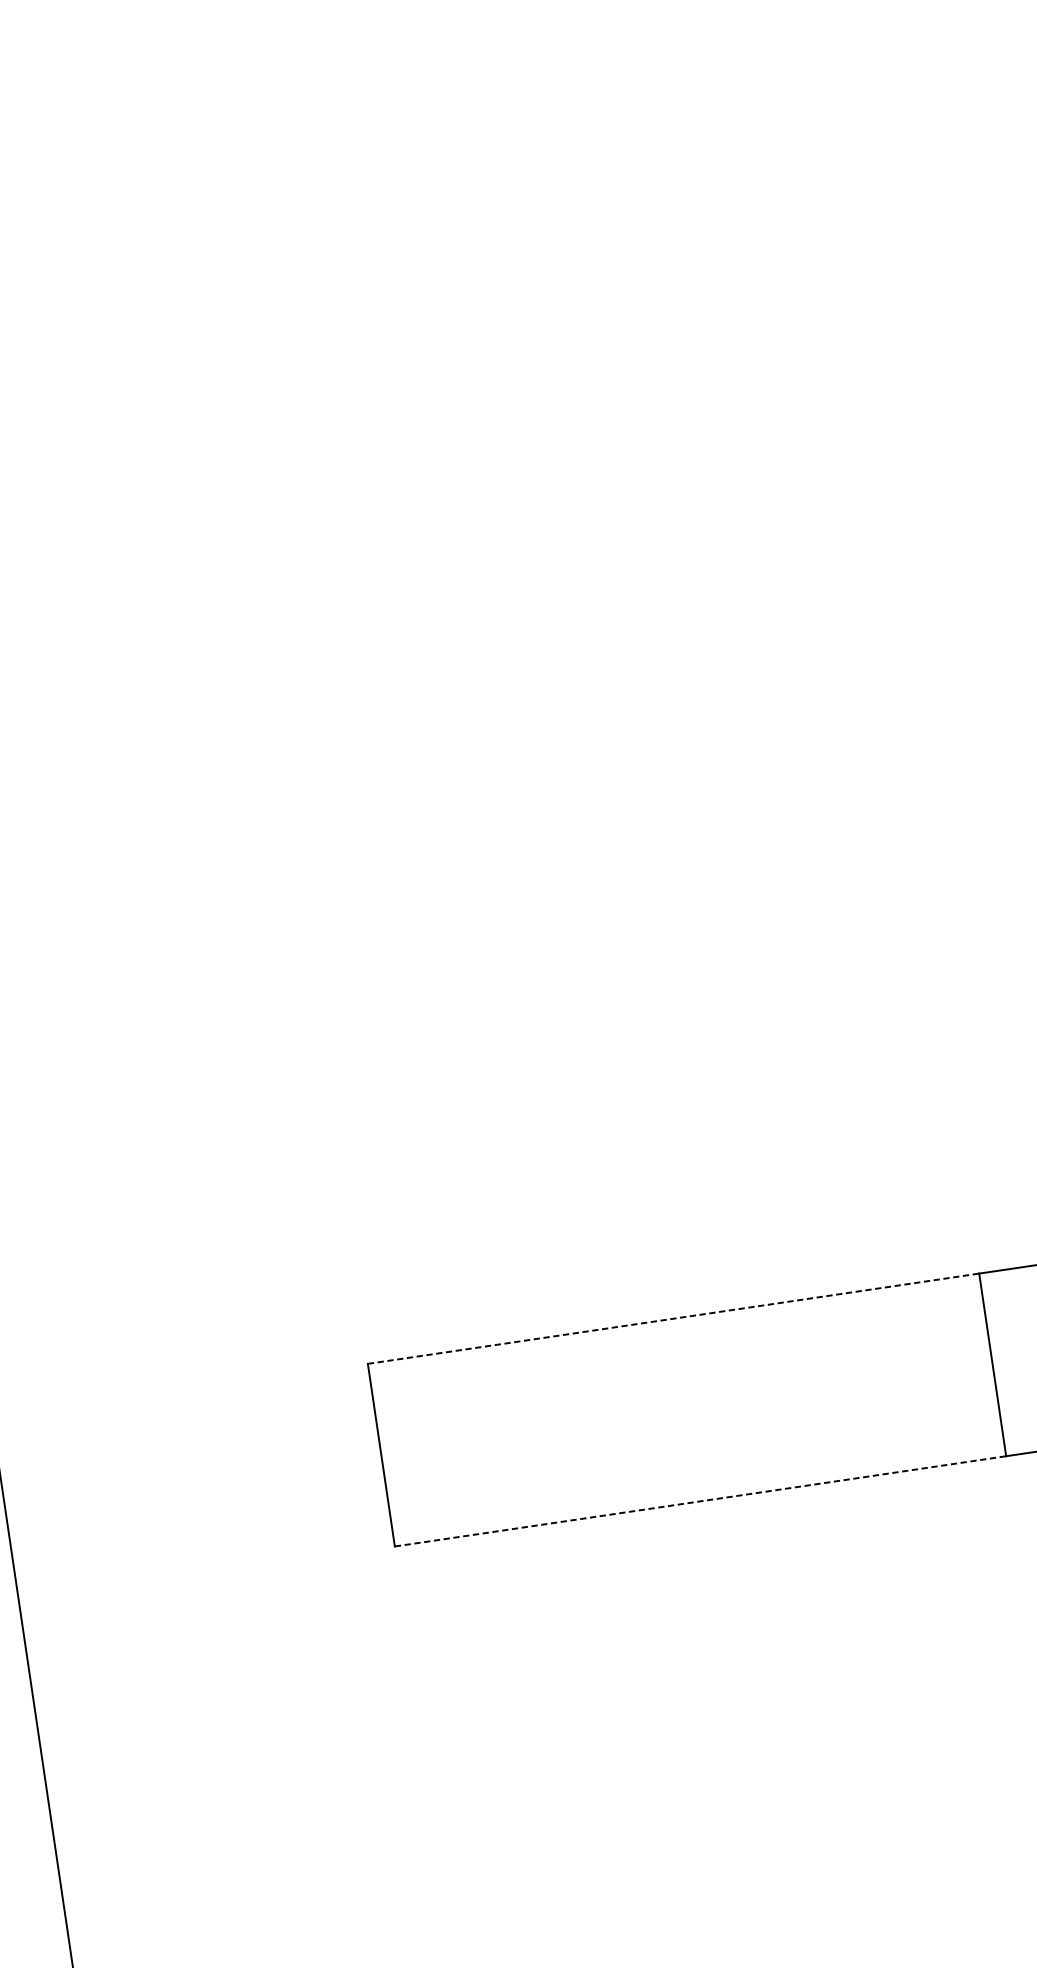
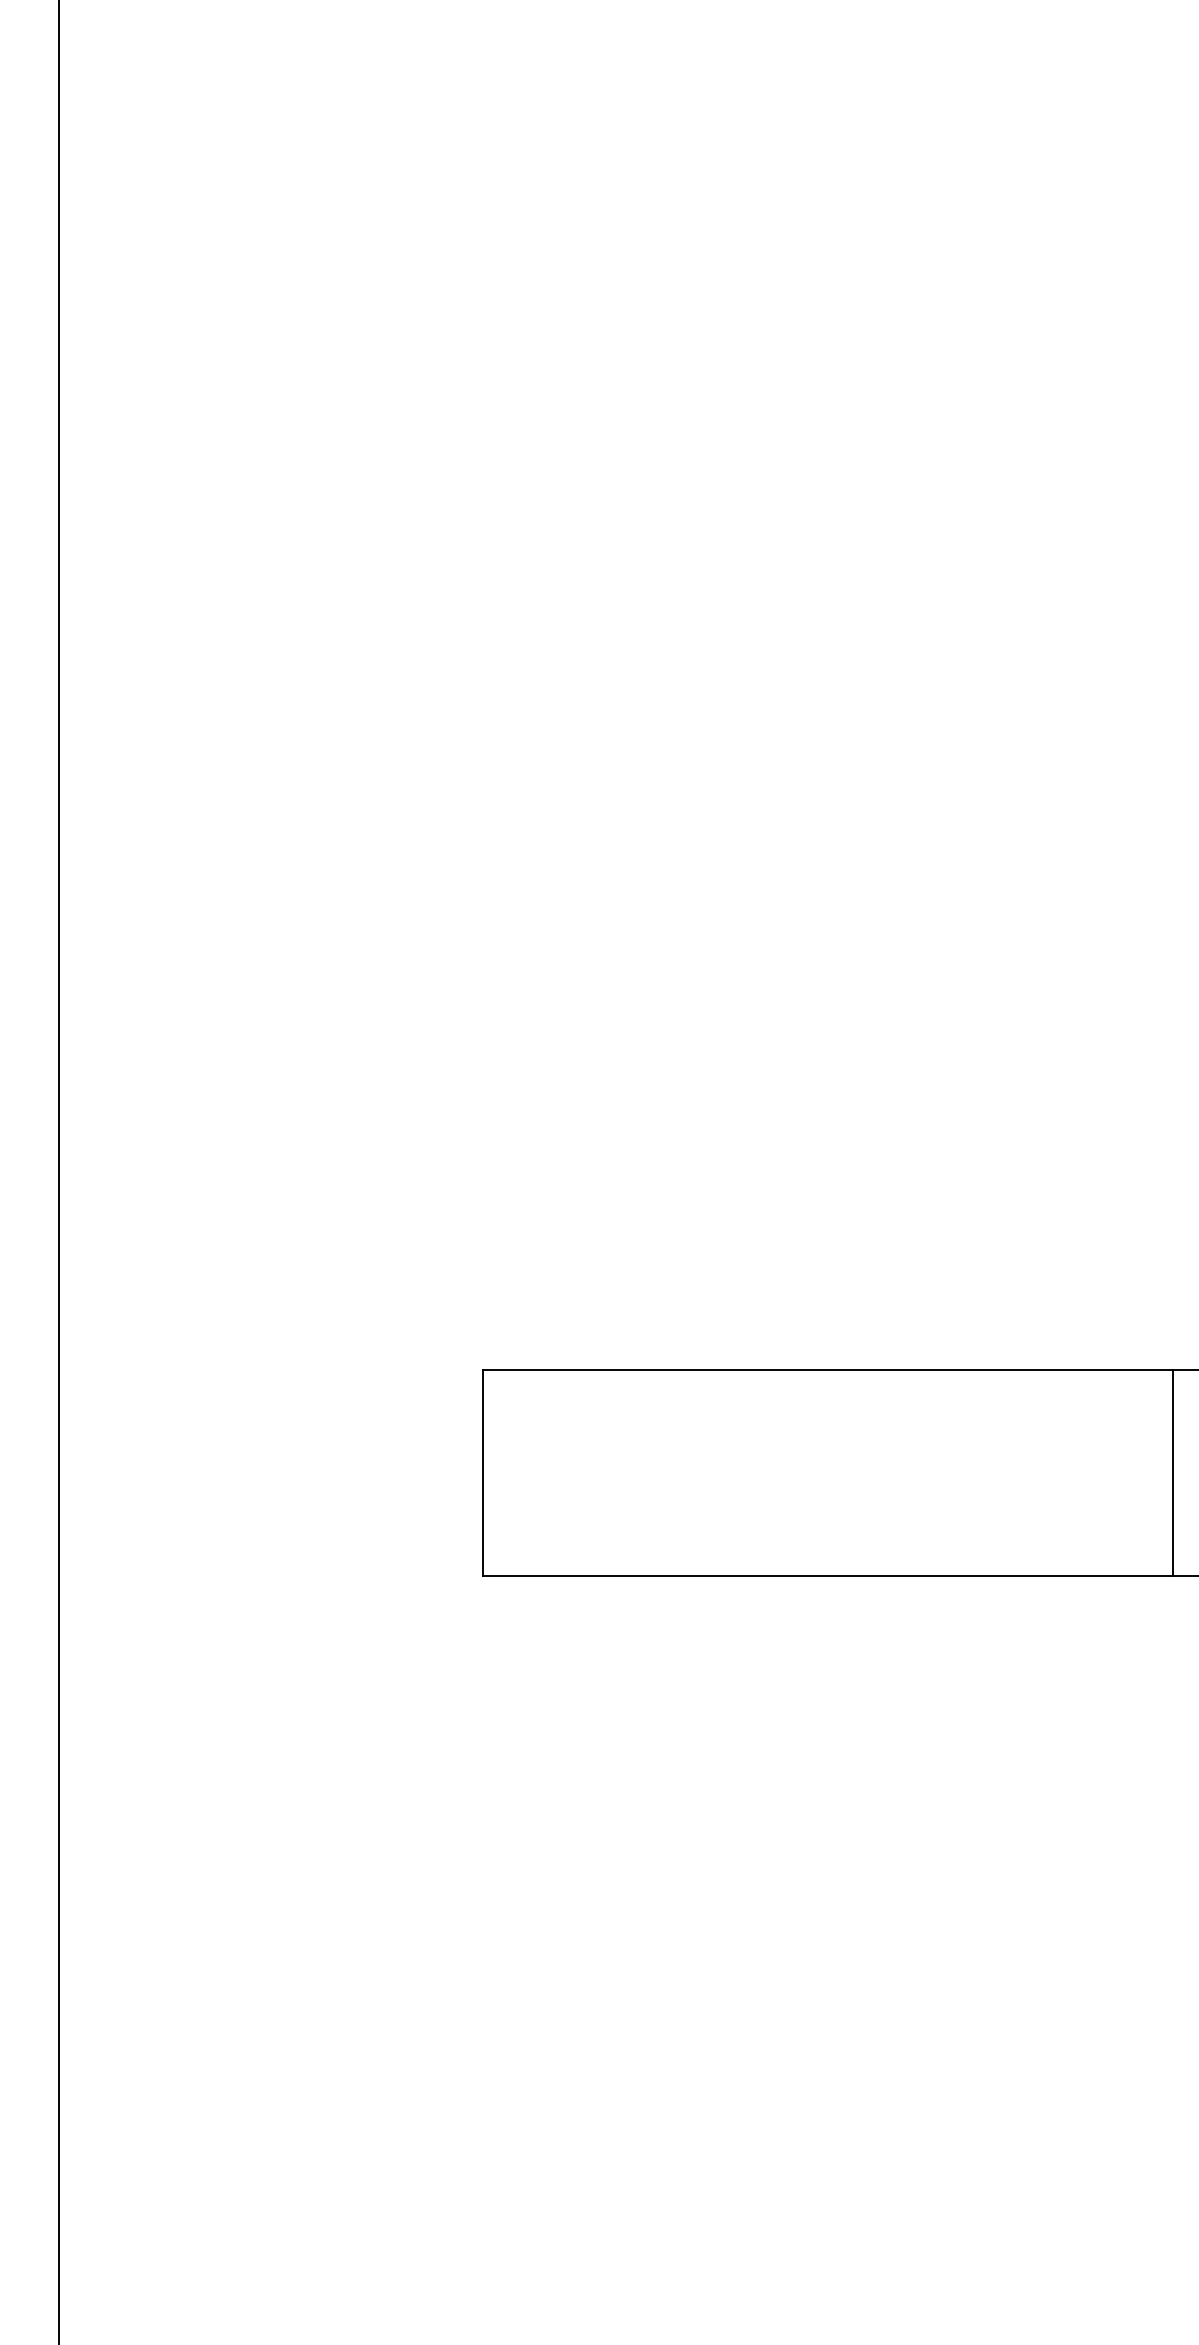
line: (673, 1318) -> (827, 1369), dashed -> solid
line: (700, 1501) -> (827, 1575), dashed -> solid

